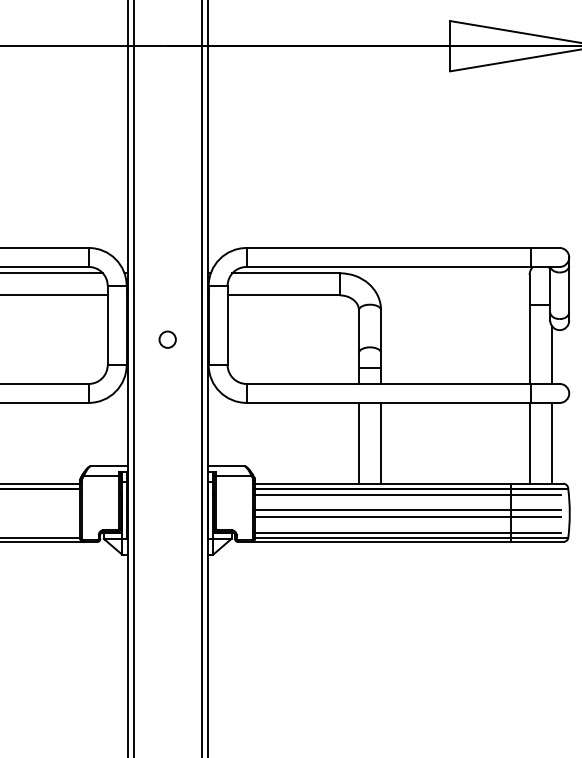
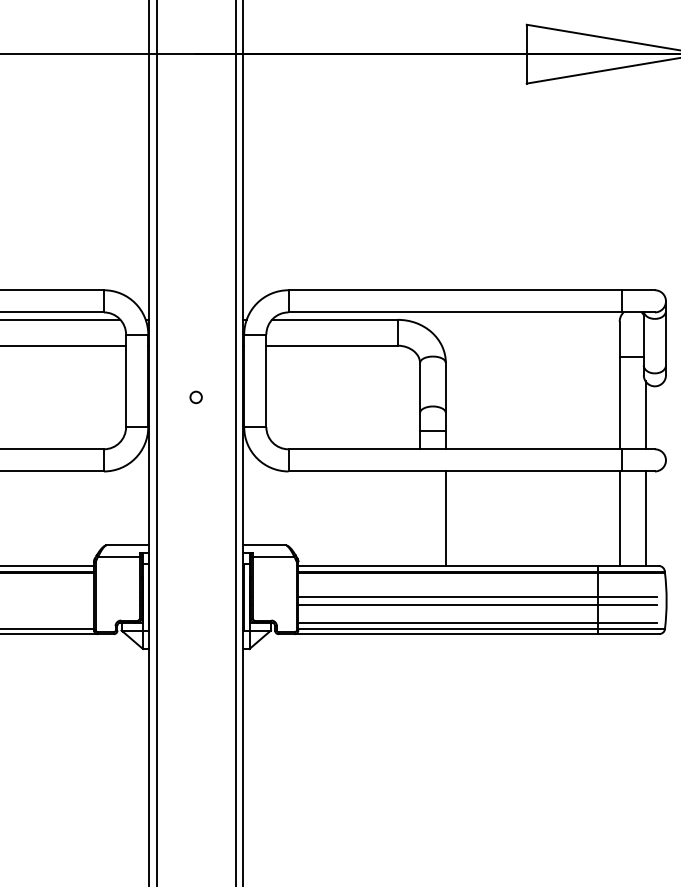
circle: (167, 339) -> (196, 397), size x0.6
line: (359, 442) -> (420, 517), removed
line: (408, 494) -> (477, 578), removed

